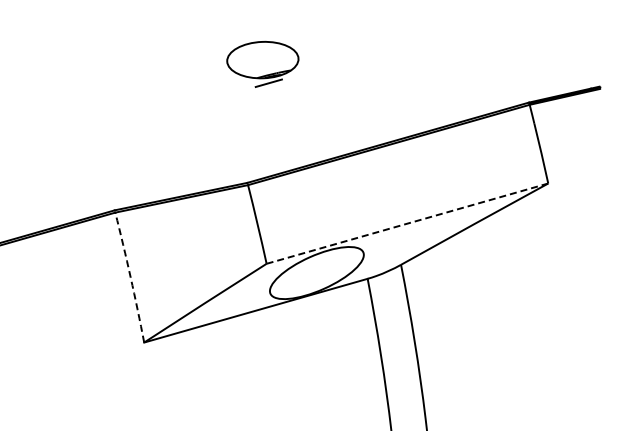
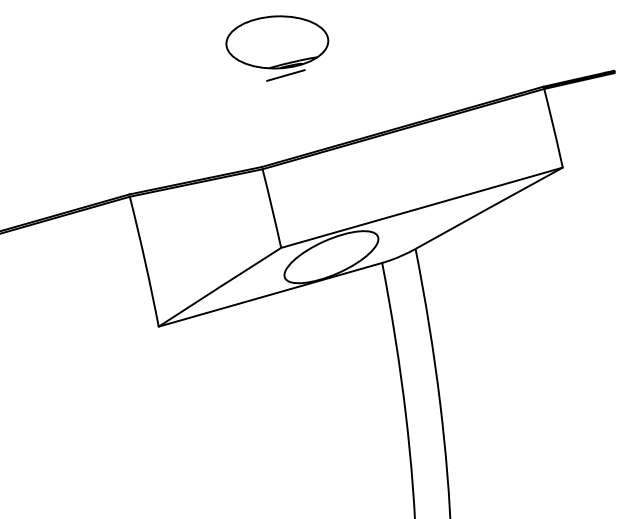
part: (262, 64) -> (277, 48), size x1.43
line: (407, 223) -> (422, 207), dashed -> solid
arc: (130, 277) -> (145, 261), dashed -> solid

